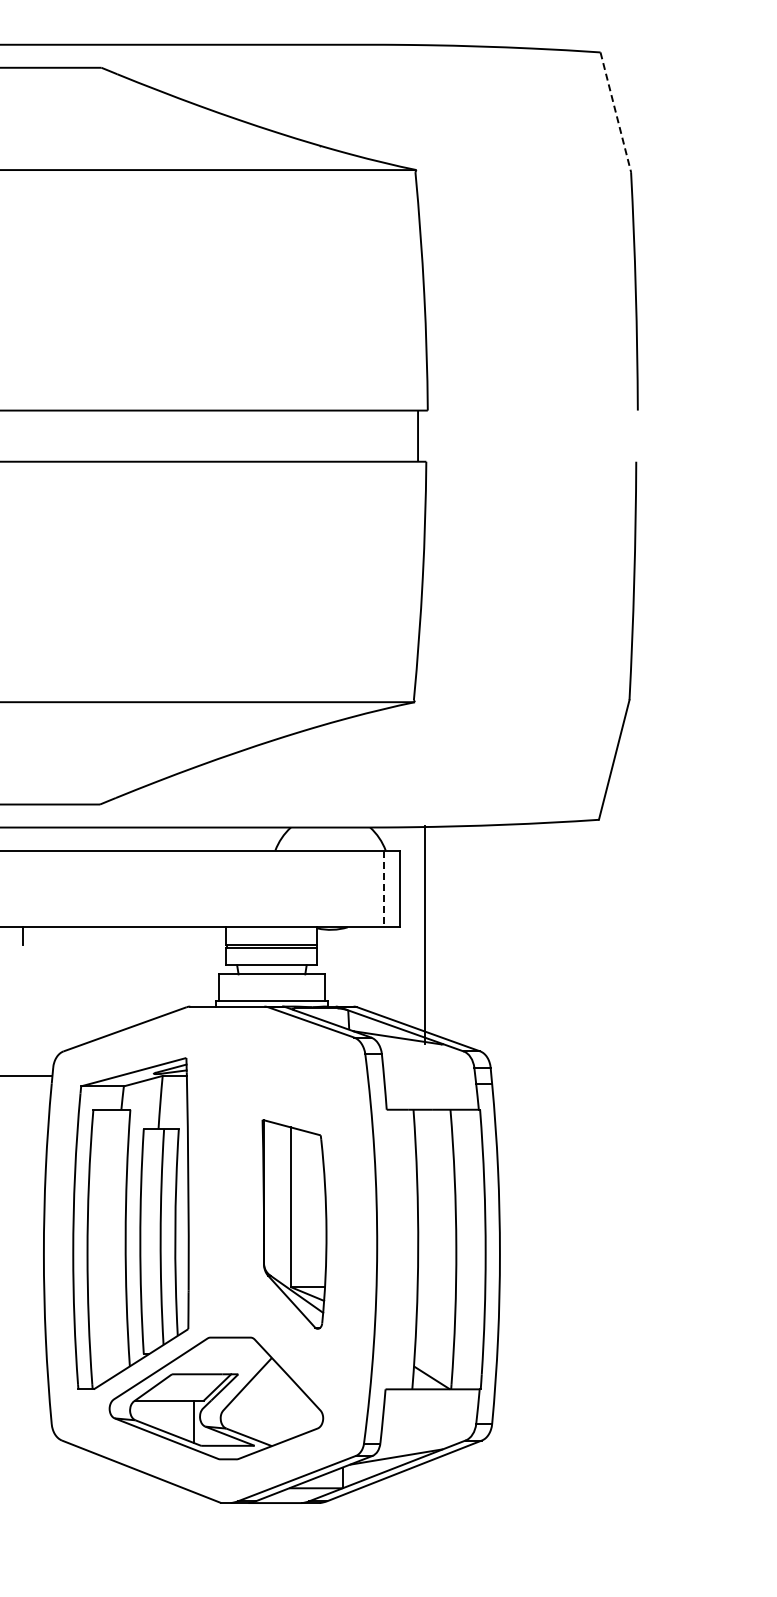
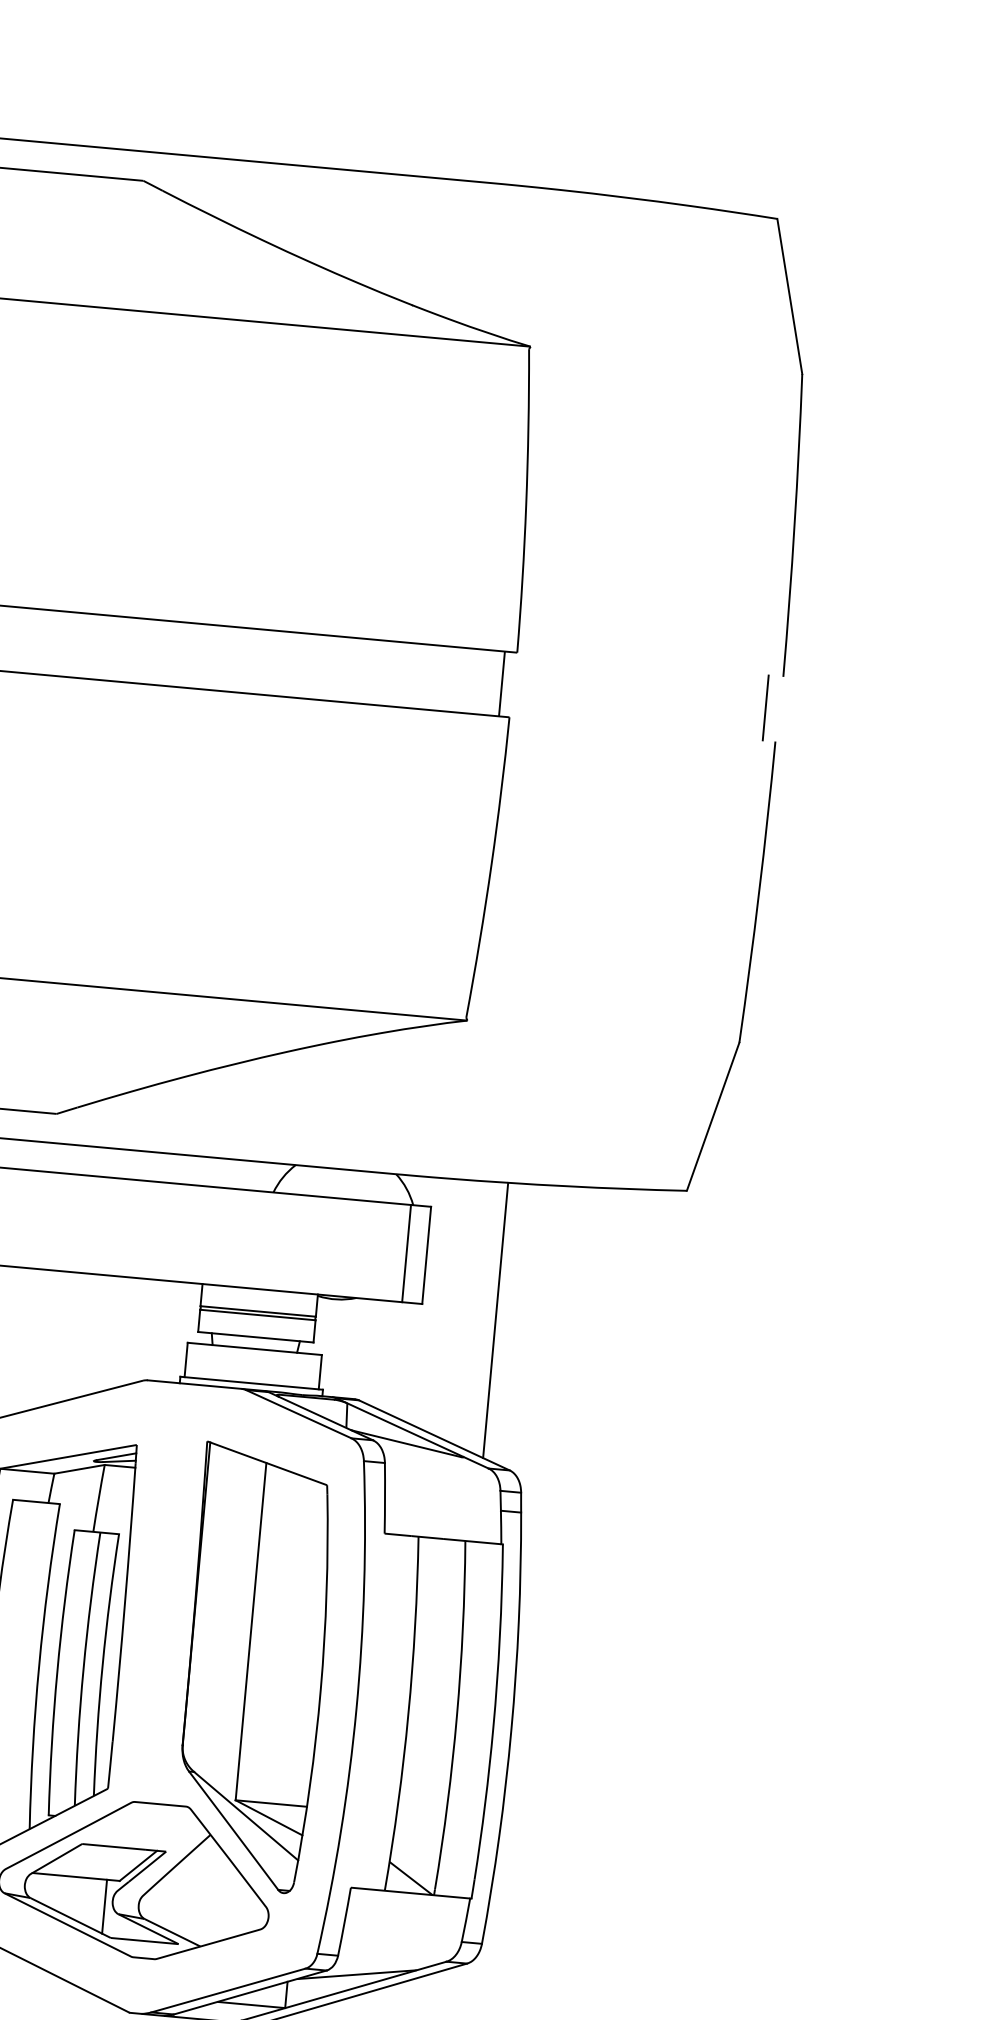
line: (615, 112) -> (789, 296), dashed -> solid
line: (626, 435) -> (766, 707), added
line: (383, 889) -> (405, 1254), dashed -> solid
line: (425, 934) -> (495, 1319), moved
part: (294, 1224) -> (254, 1668), size x1.67

